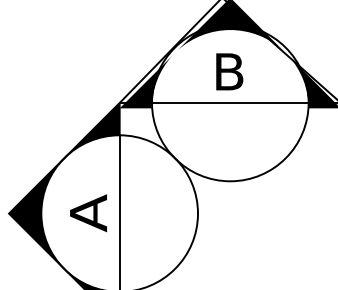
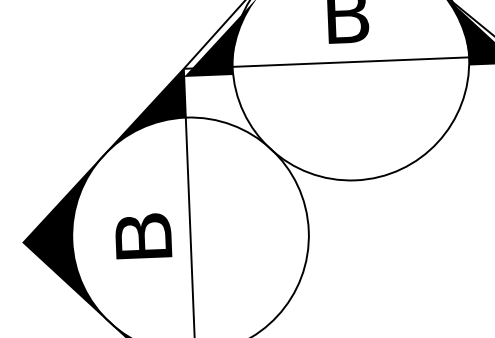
text: (88, 213) -> (143, 237), A -> B

